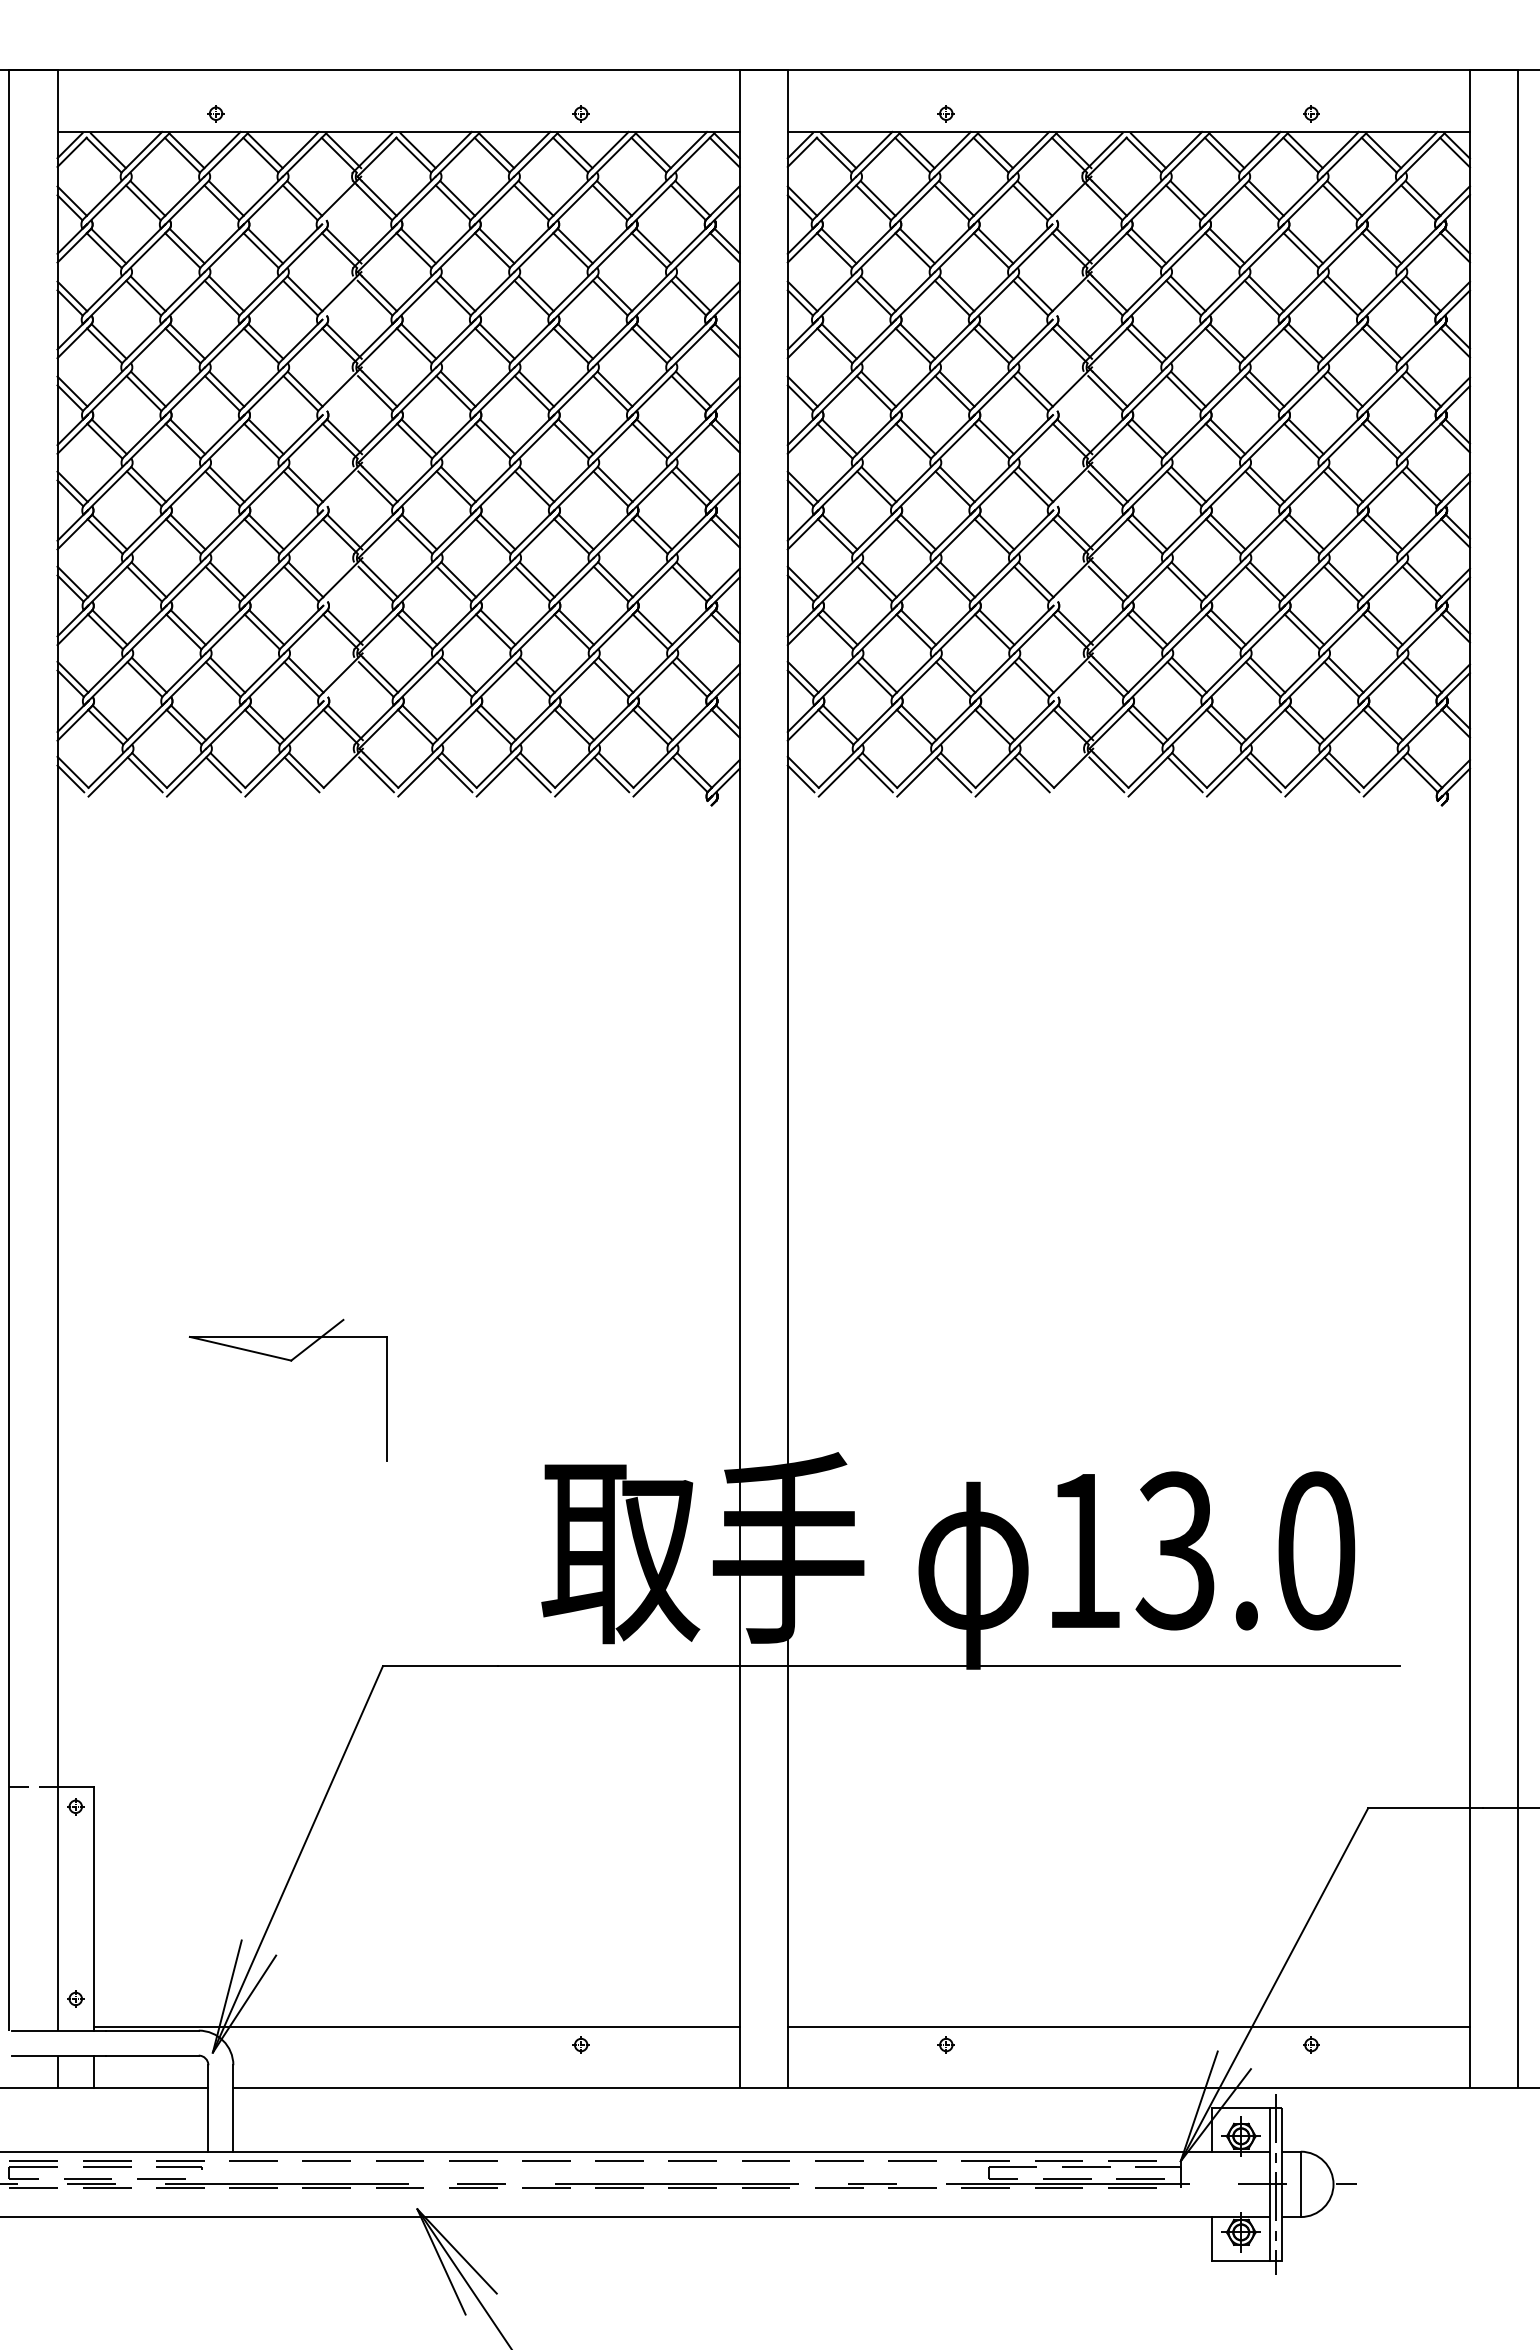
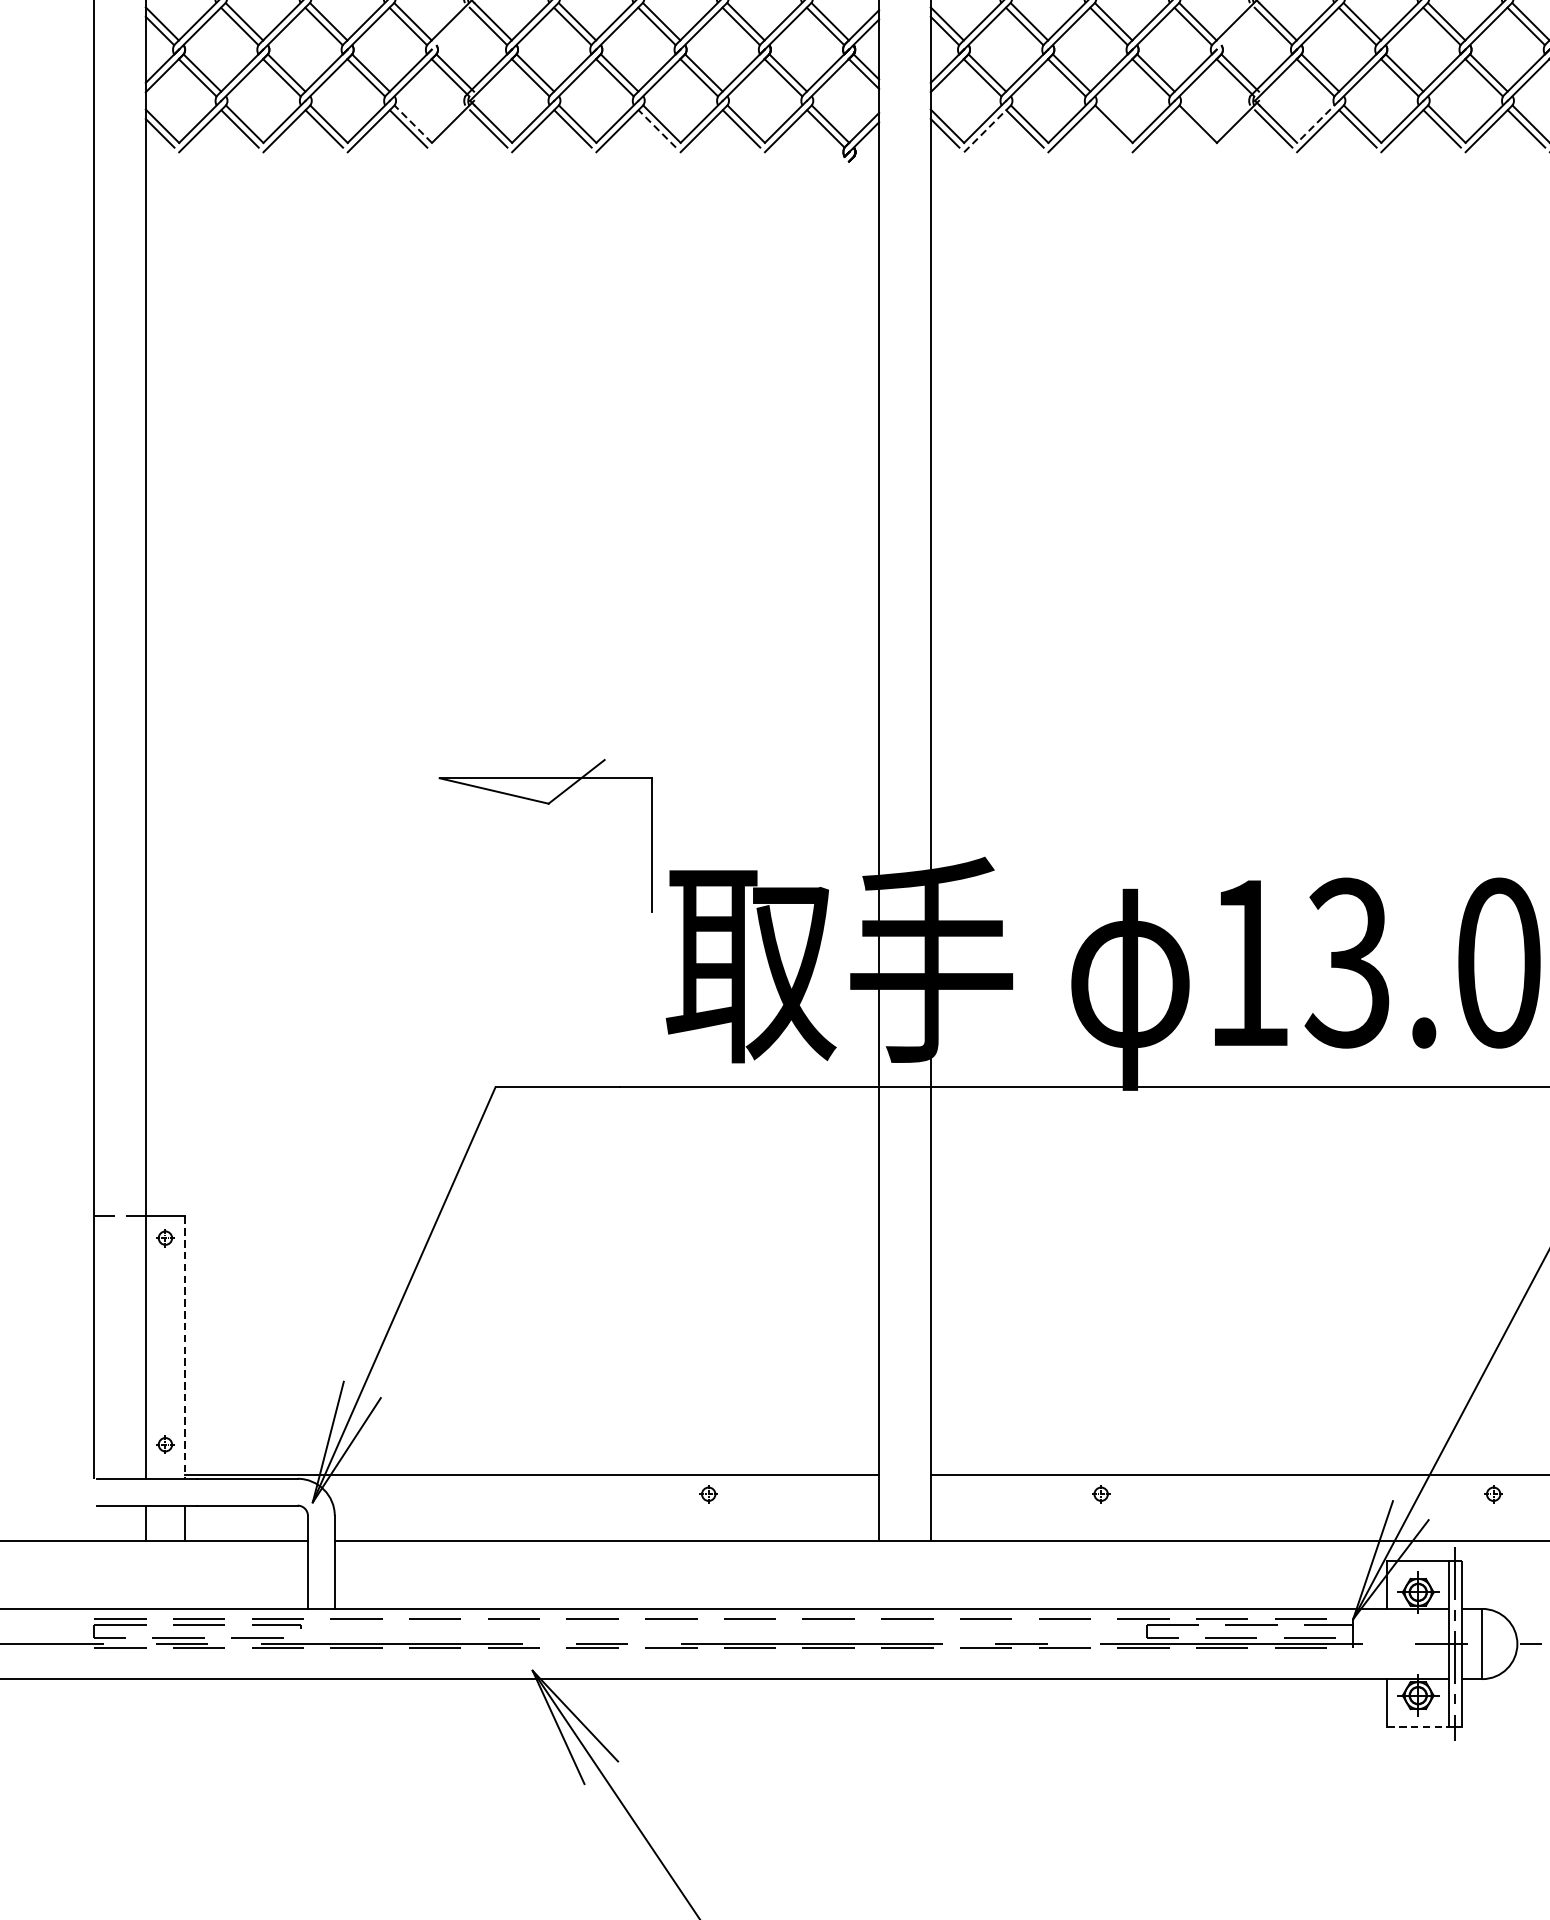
line: (1148, 768) -> (1318, 122), solid -> dashed
line: (306, 770) -> (413, 124), solid -> dashed
line: (533, 774) -> (657, 128), solid -> dashed
line: (840, 774) -> (987, 128), solid -> dashed
line: (953, 774) -> (1108, 128), removed
line: (1031, 774) -> (1192, 128), removed
part: (289, 1361) -> (546, 804), moved
line: (94, 1909) -> (185, 1348), solid -> dashed
line: (1241, 2261) -> (1418, 1726), solid -> dashed

